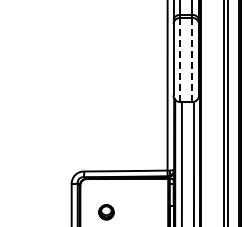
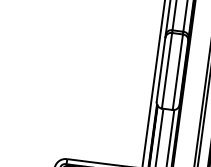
line: (192, 59) -> (178, 71), dashed -> solid
line: (180, 60) -> (167, 71), dashed -> solid

